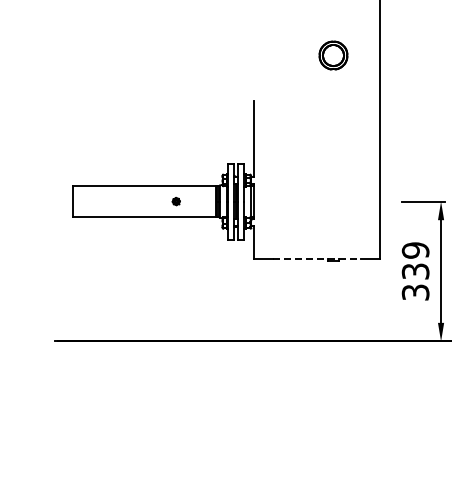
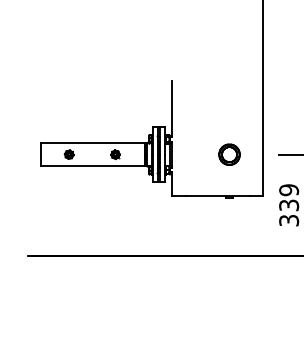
part: (333, 55) -> (229, 154), moved
part: (112, 201) -> (69, 154), added
part: (176, 201) -> (115, 154), size x1.67
line: (317, 259) -> (217, 196), dashed -> solid

